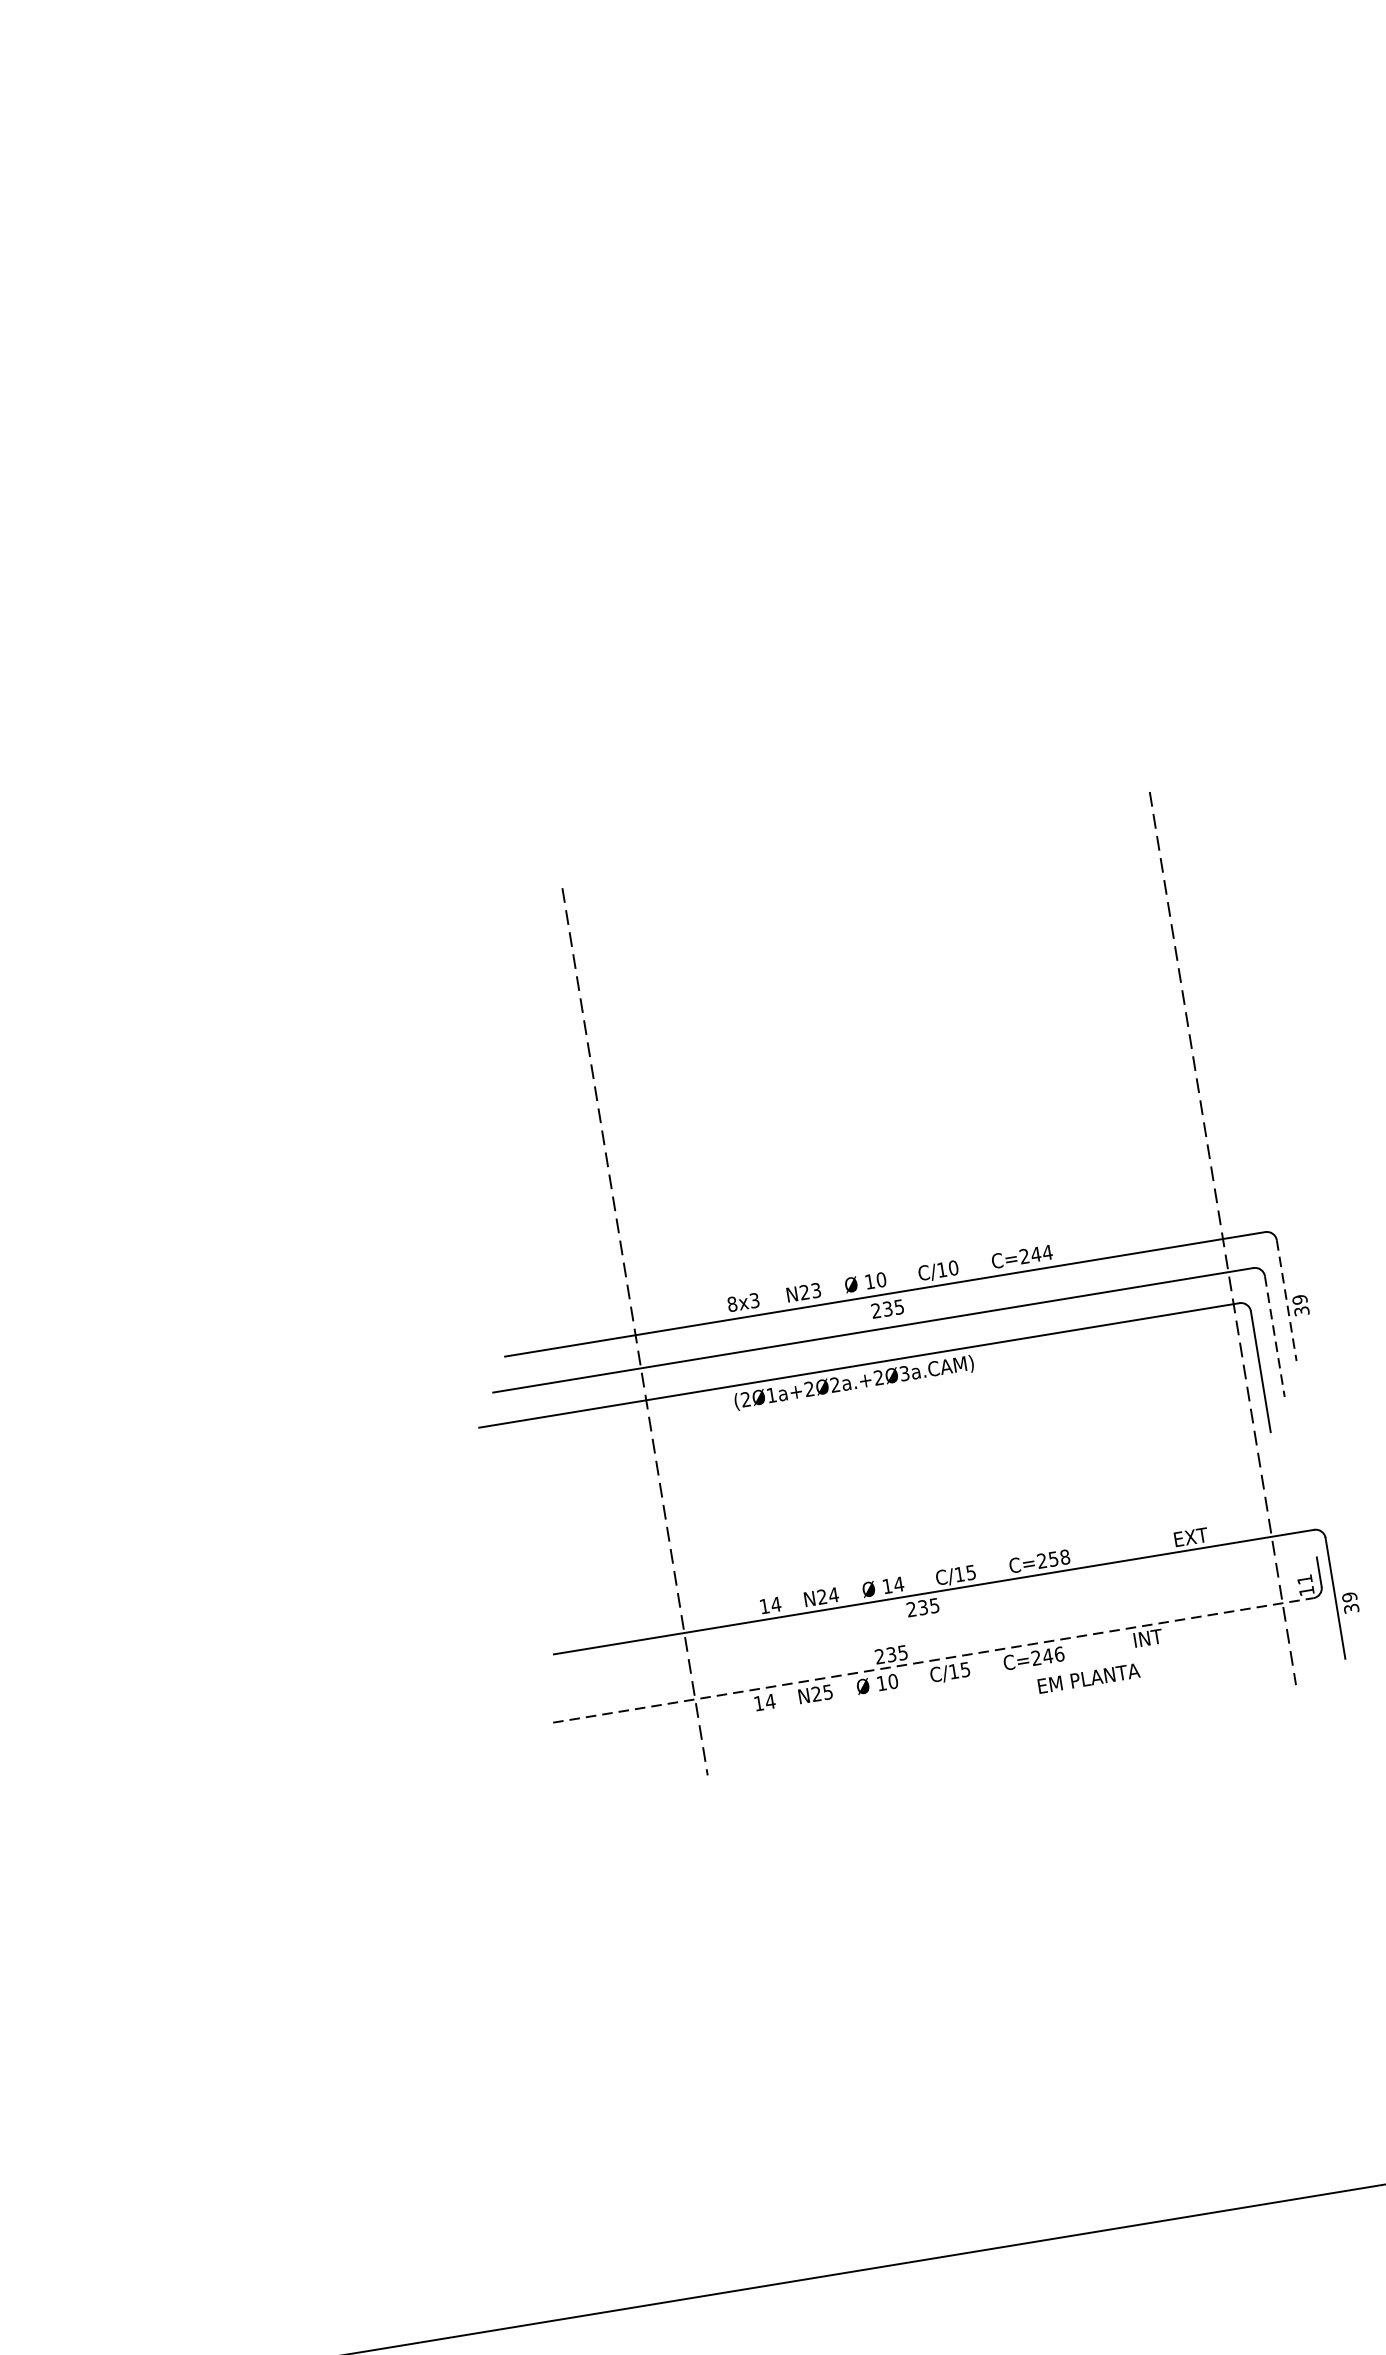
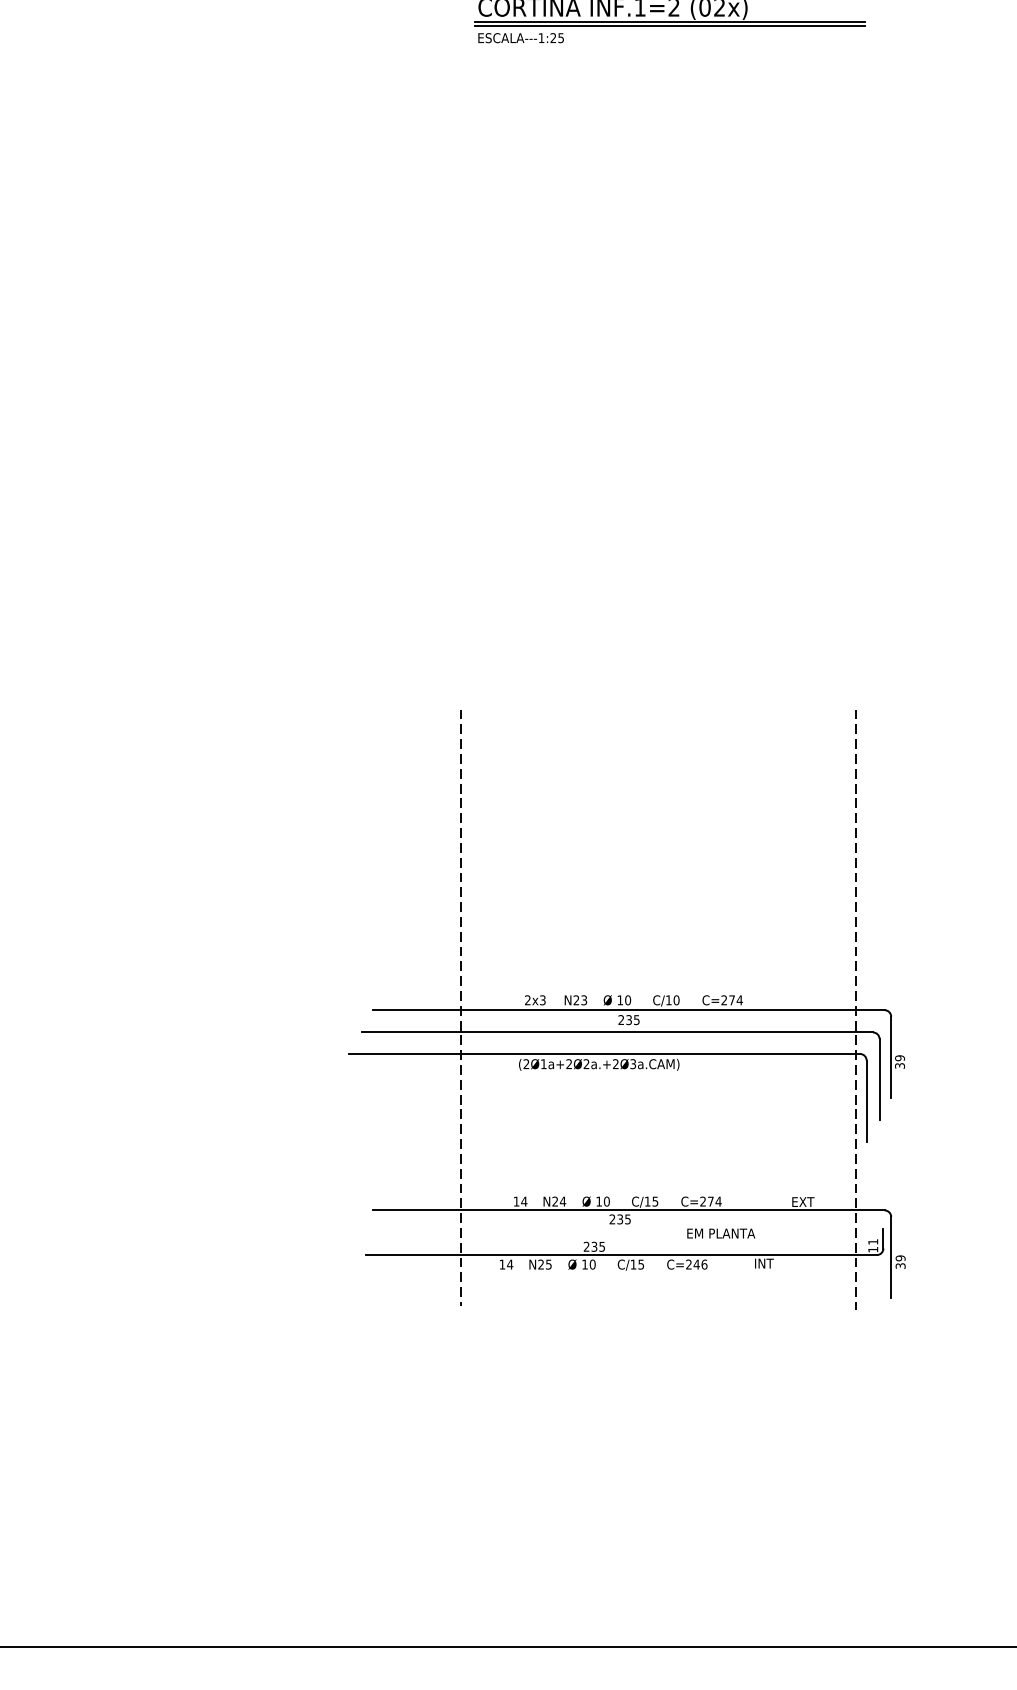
text: (1035, 1254) -> (731, 1000), C=244 -> C=274
line: (1287, 1300) -> (891, 1057), dashed -> solid
text: (731, 1304) -> (527, 1000), 8x3 -> 2x3
line: (1274, 1336) -> (879, 1079), dashed -> solid
text: (1058, 1558) -> (714, 1201), C=258 -> C=274
text: (898, 1584) -> (606, 1201), 14 -> 10
line: (933, 1660) -> (621, 1255), dashed -> solid
text: (1089, 1678) -> (721, 1233), moved

